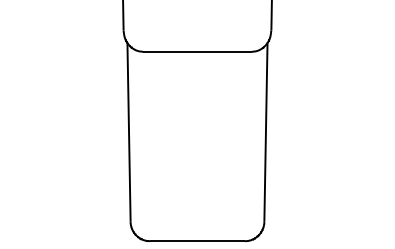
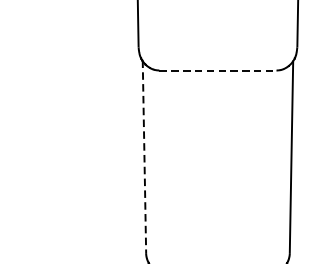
line: (197, 51) -> (217, 70), solid -> dashed
line: (129, 132) -> (144, 157), solid -> dashed

